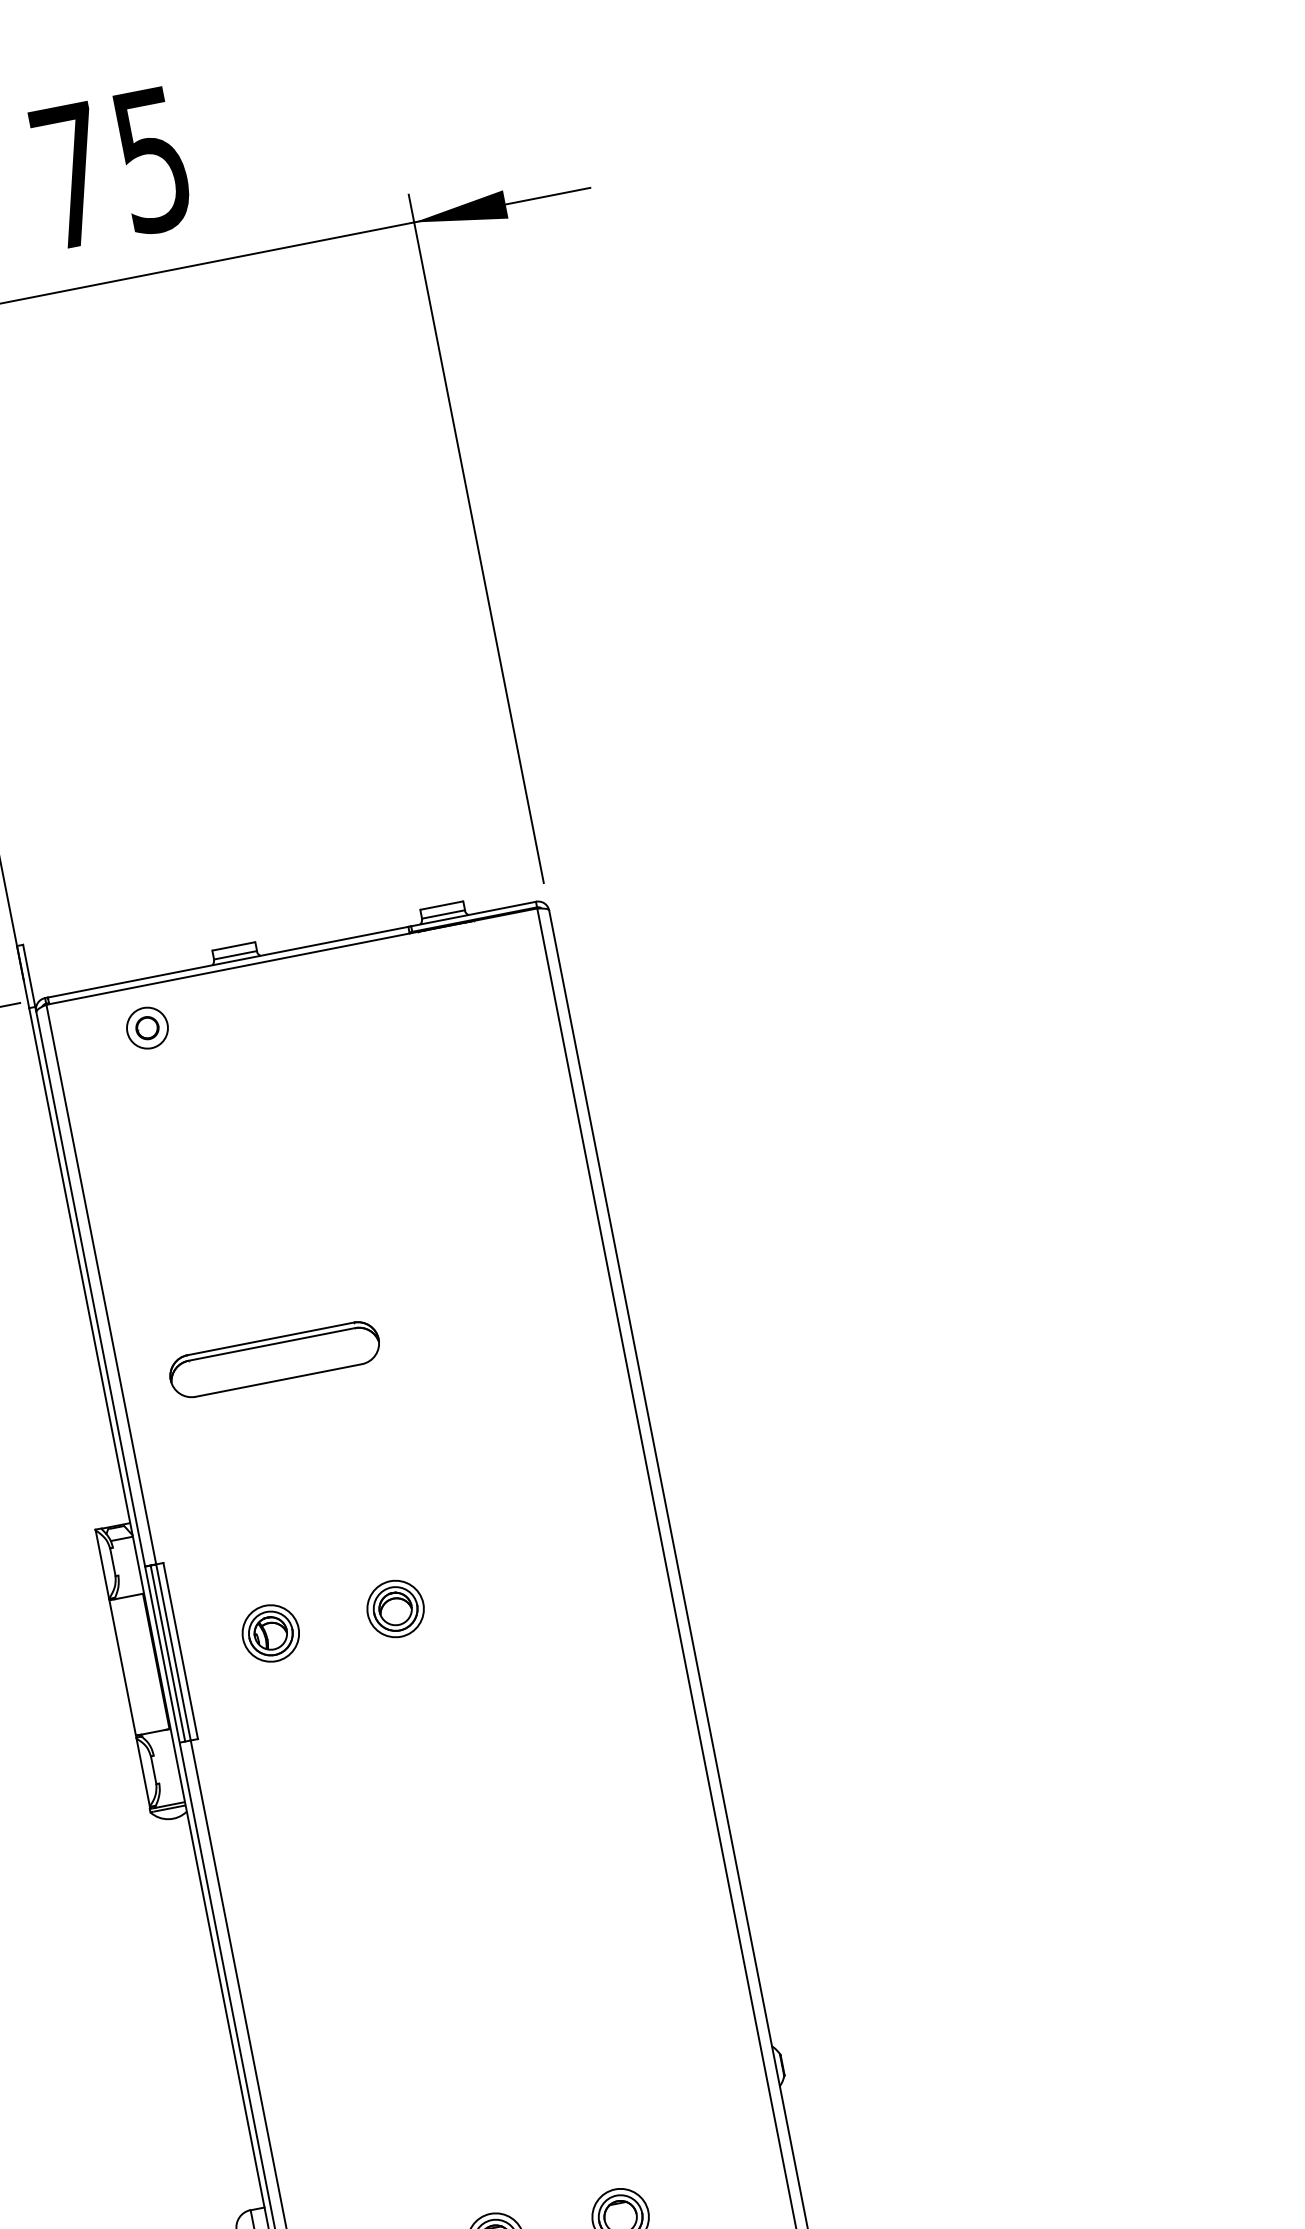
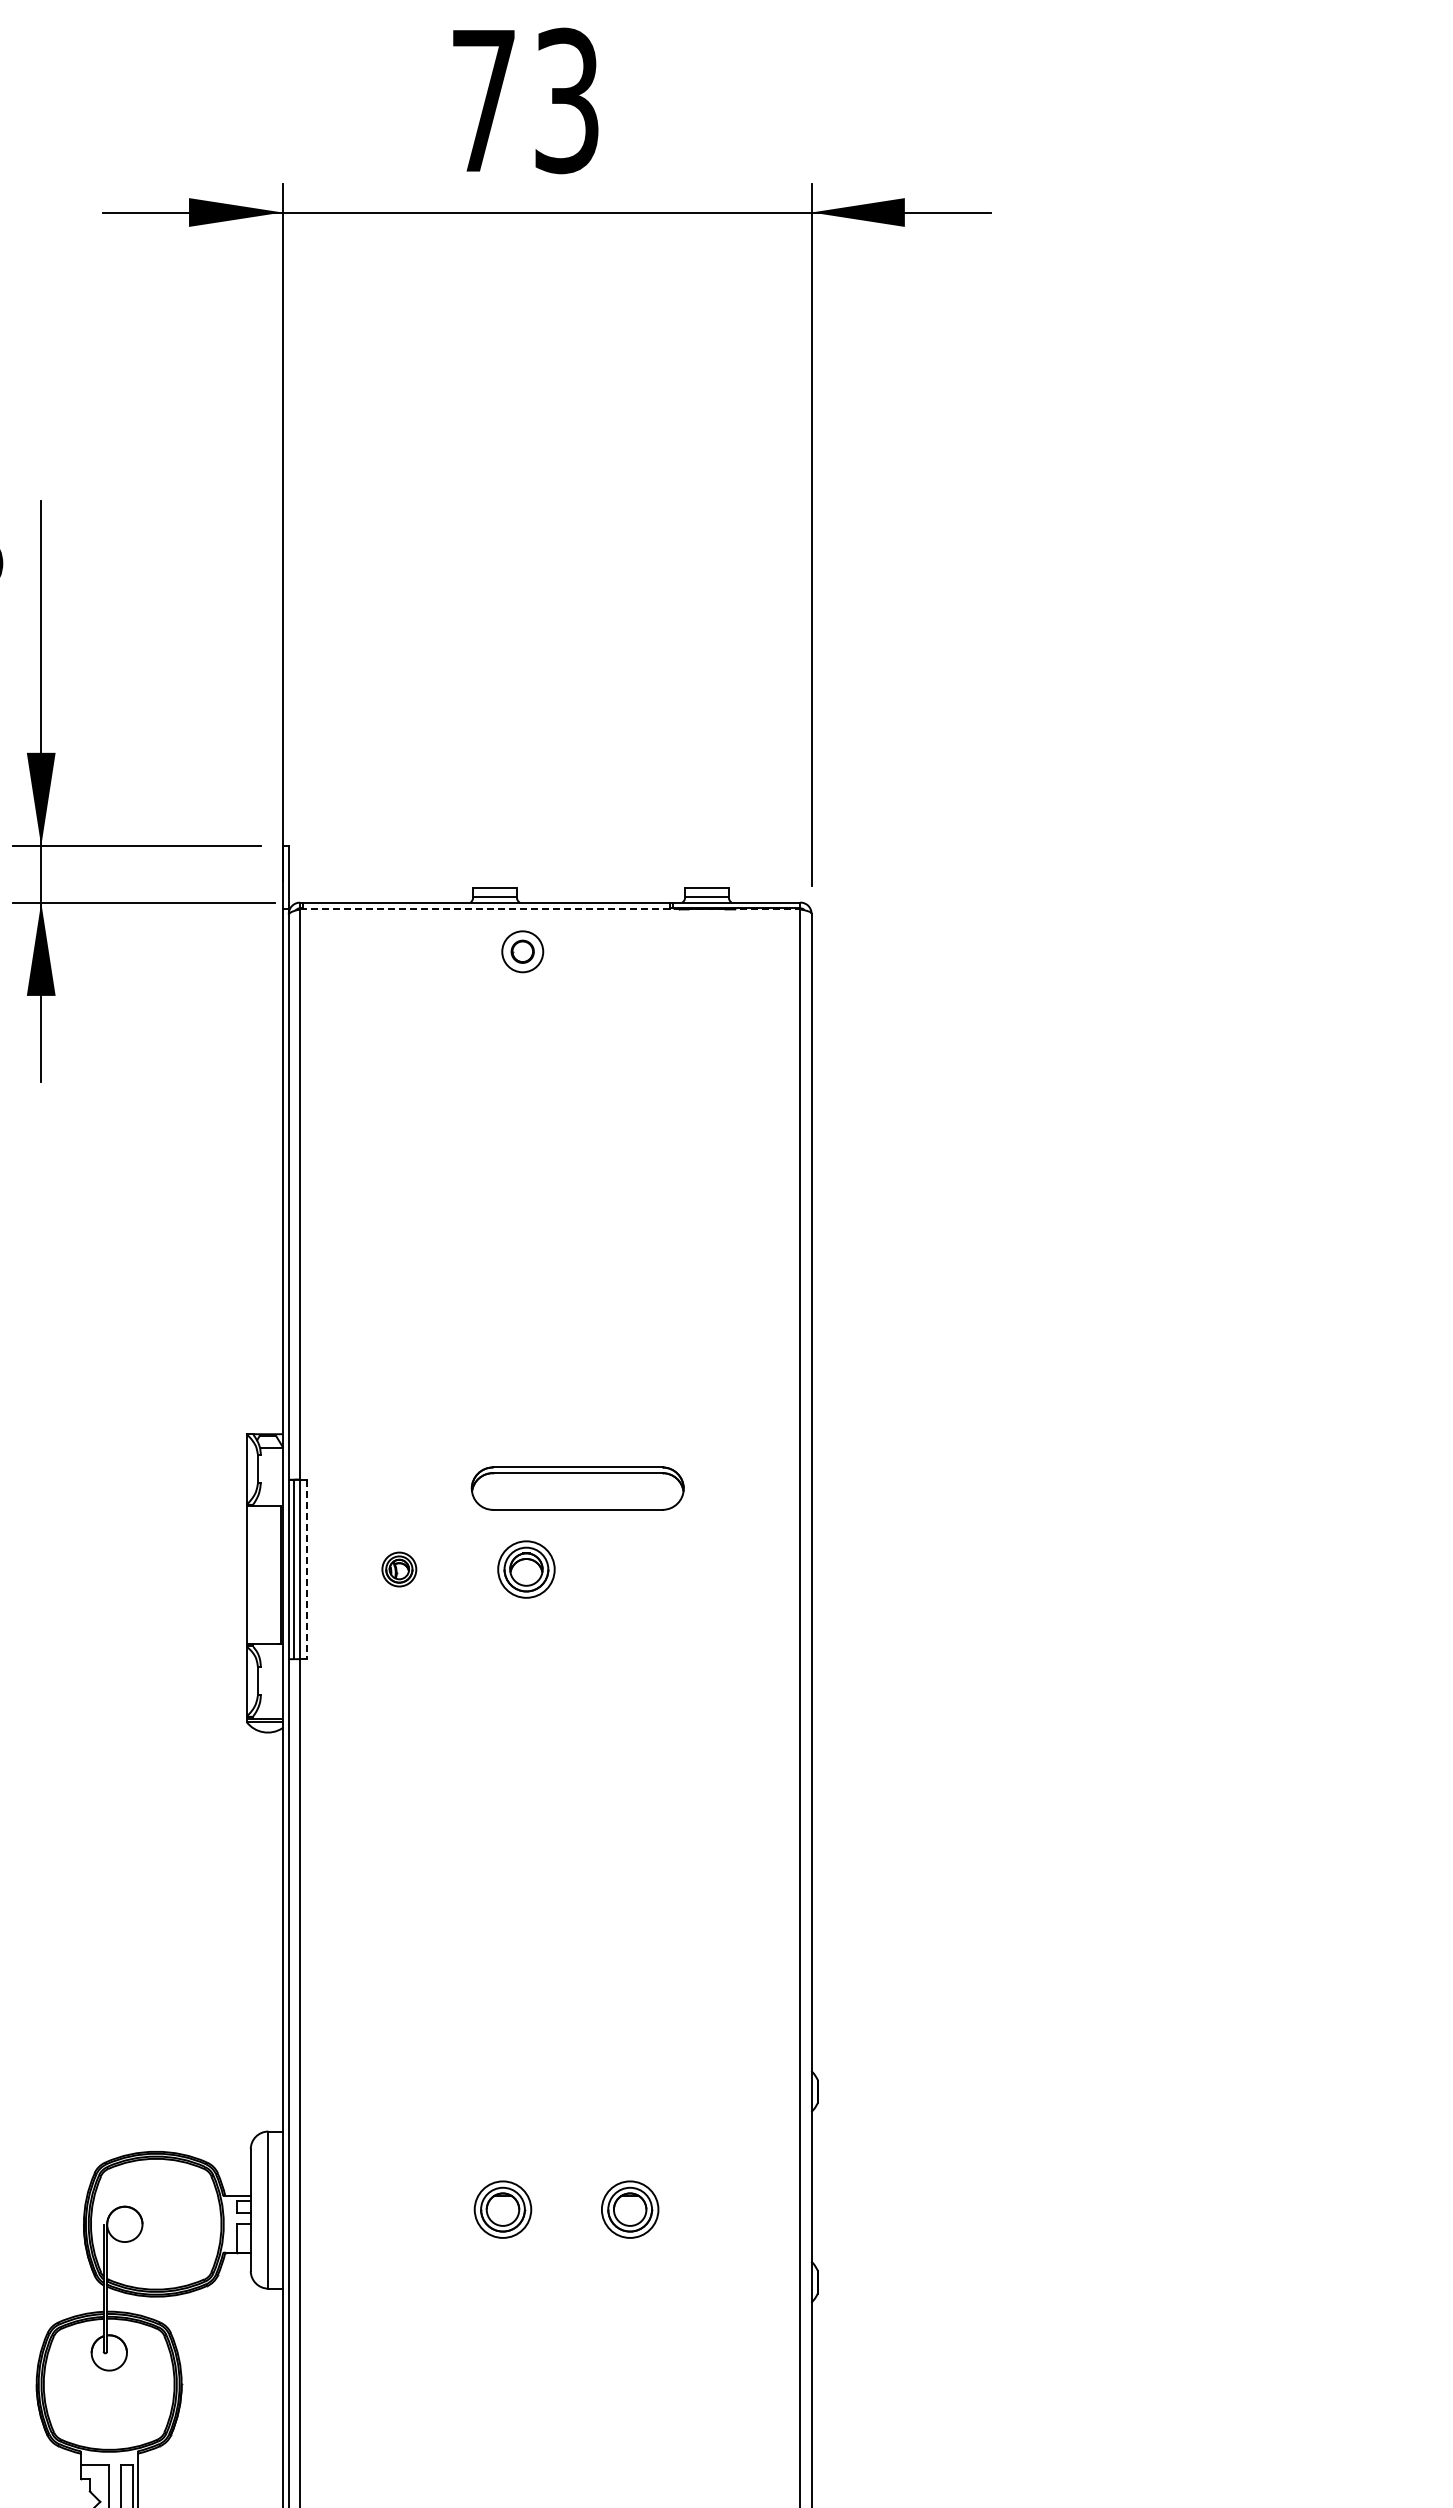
text: (152, 159) -> (566, 100), 75 -> 73
line: (292, 956) -> (550, 909), solid -> dashed
part: (147, 1027) -> (522, 951), moved
part: (274, 1359) -> (577, 1488), moved
part: (271, 1633) -> (399, 1569), size x0.6
line: (180, 1651) -> (307, 1569), solid -> dashed

